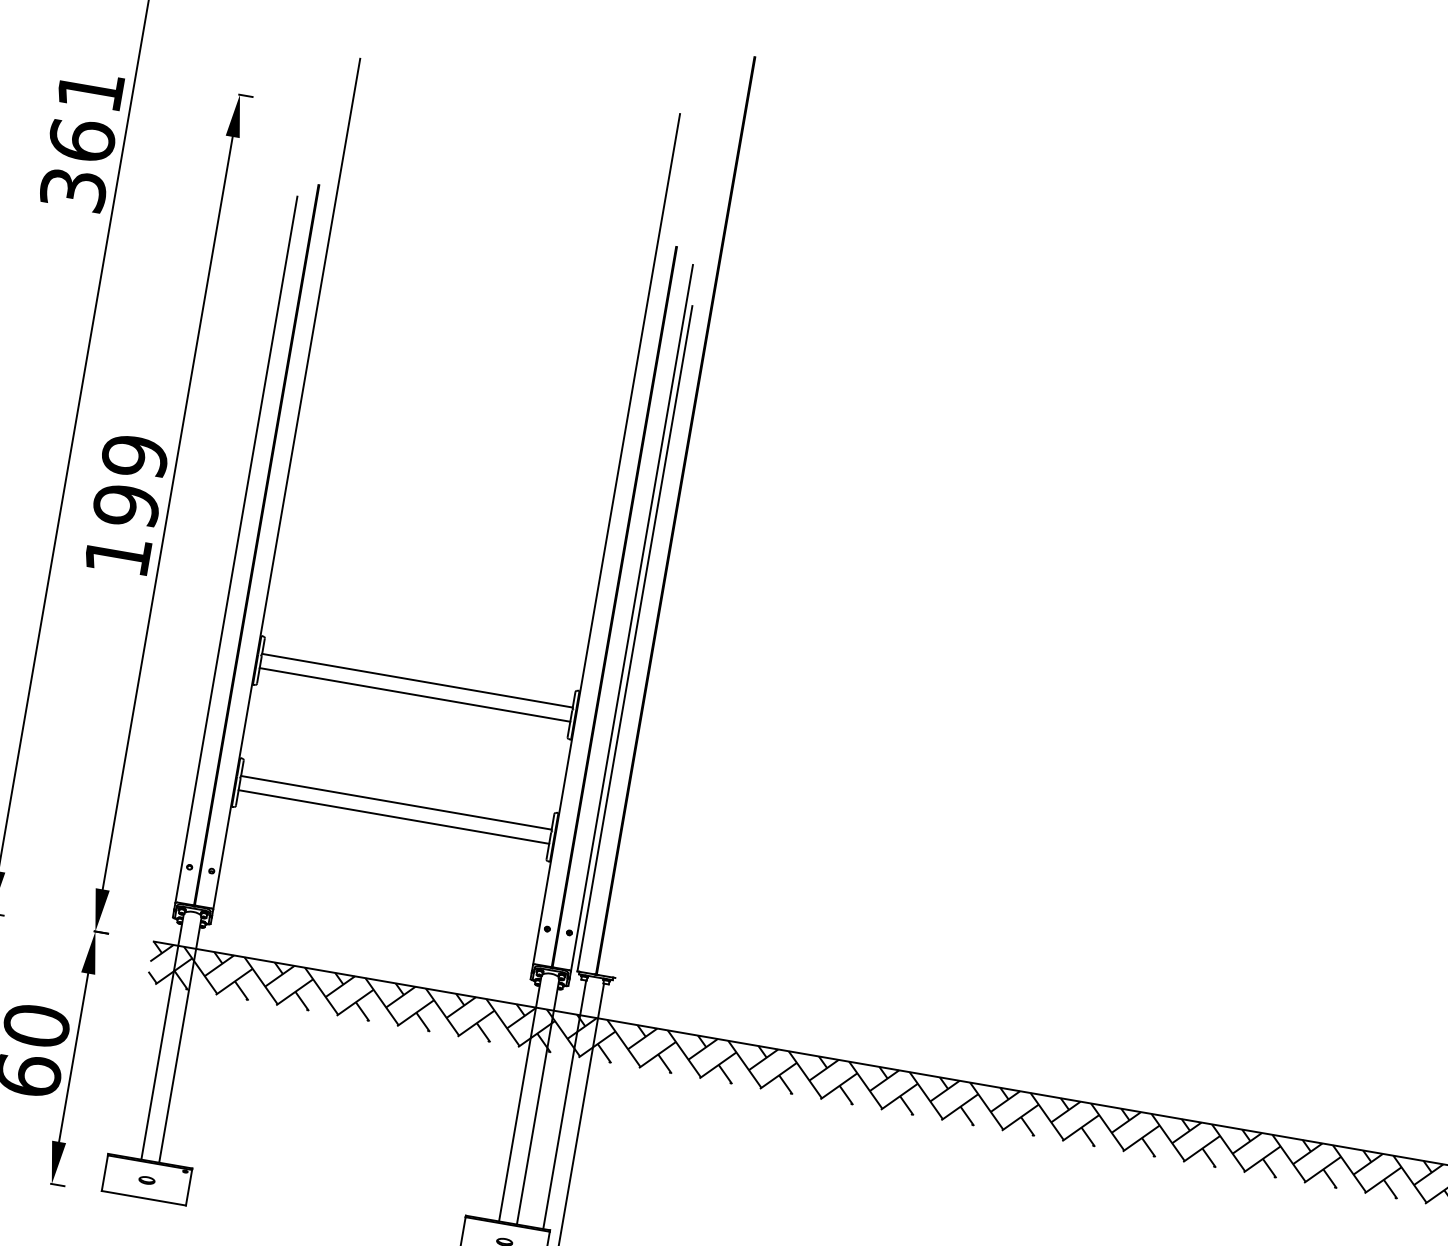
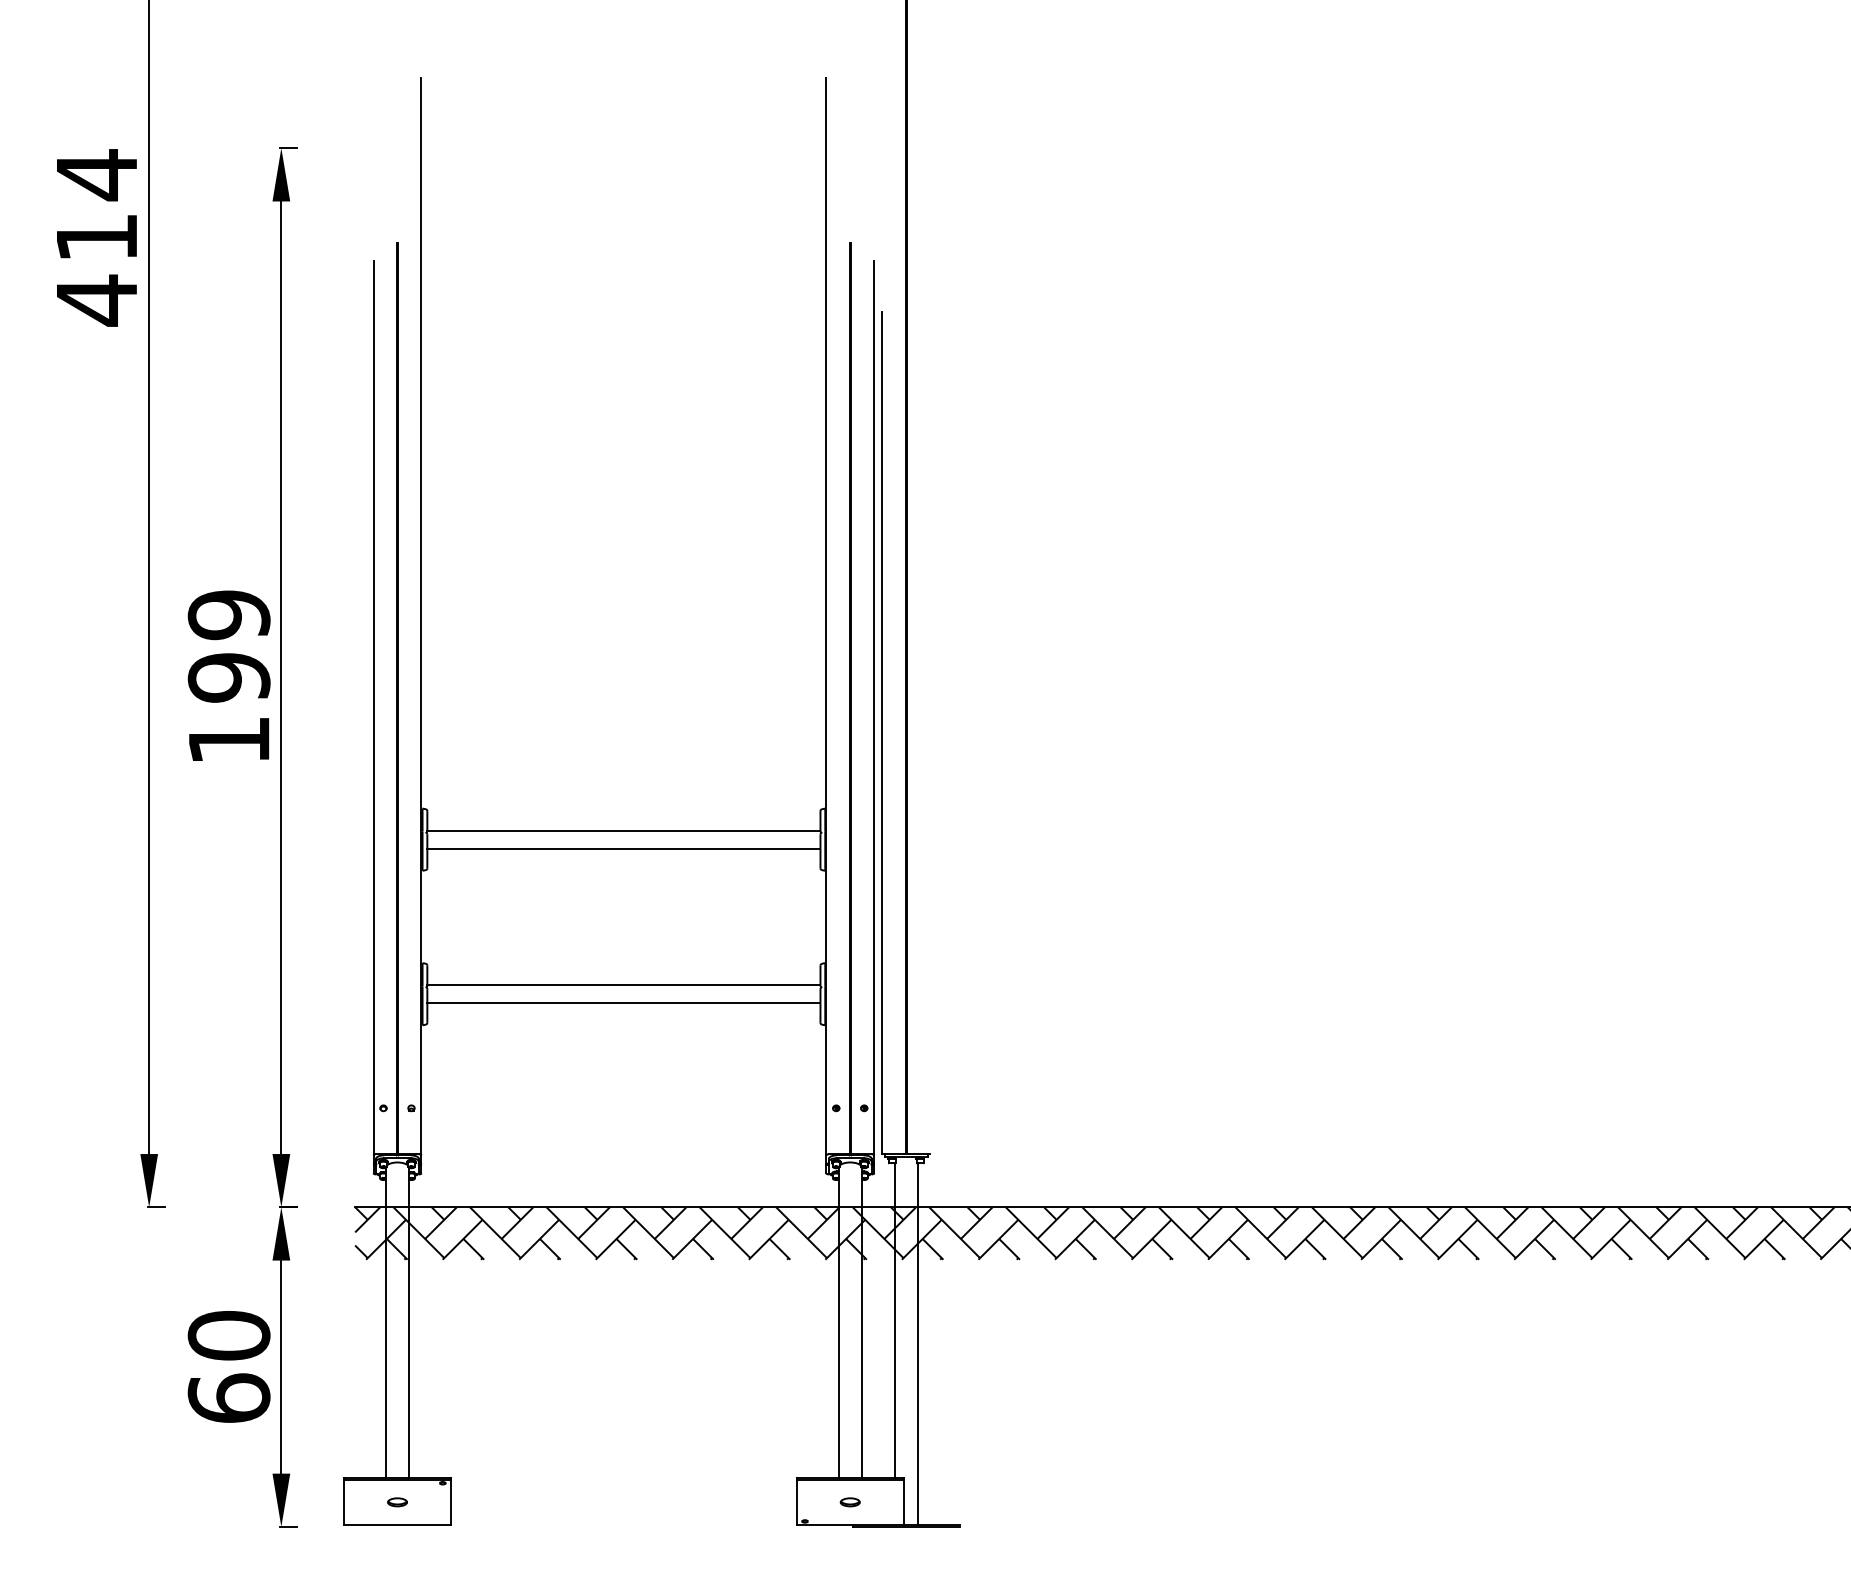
text: (81, 140) -> (96, 237), 361 -> 414

